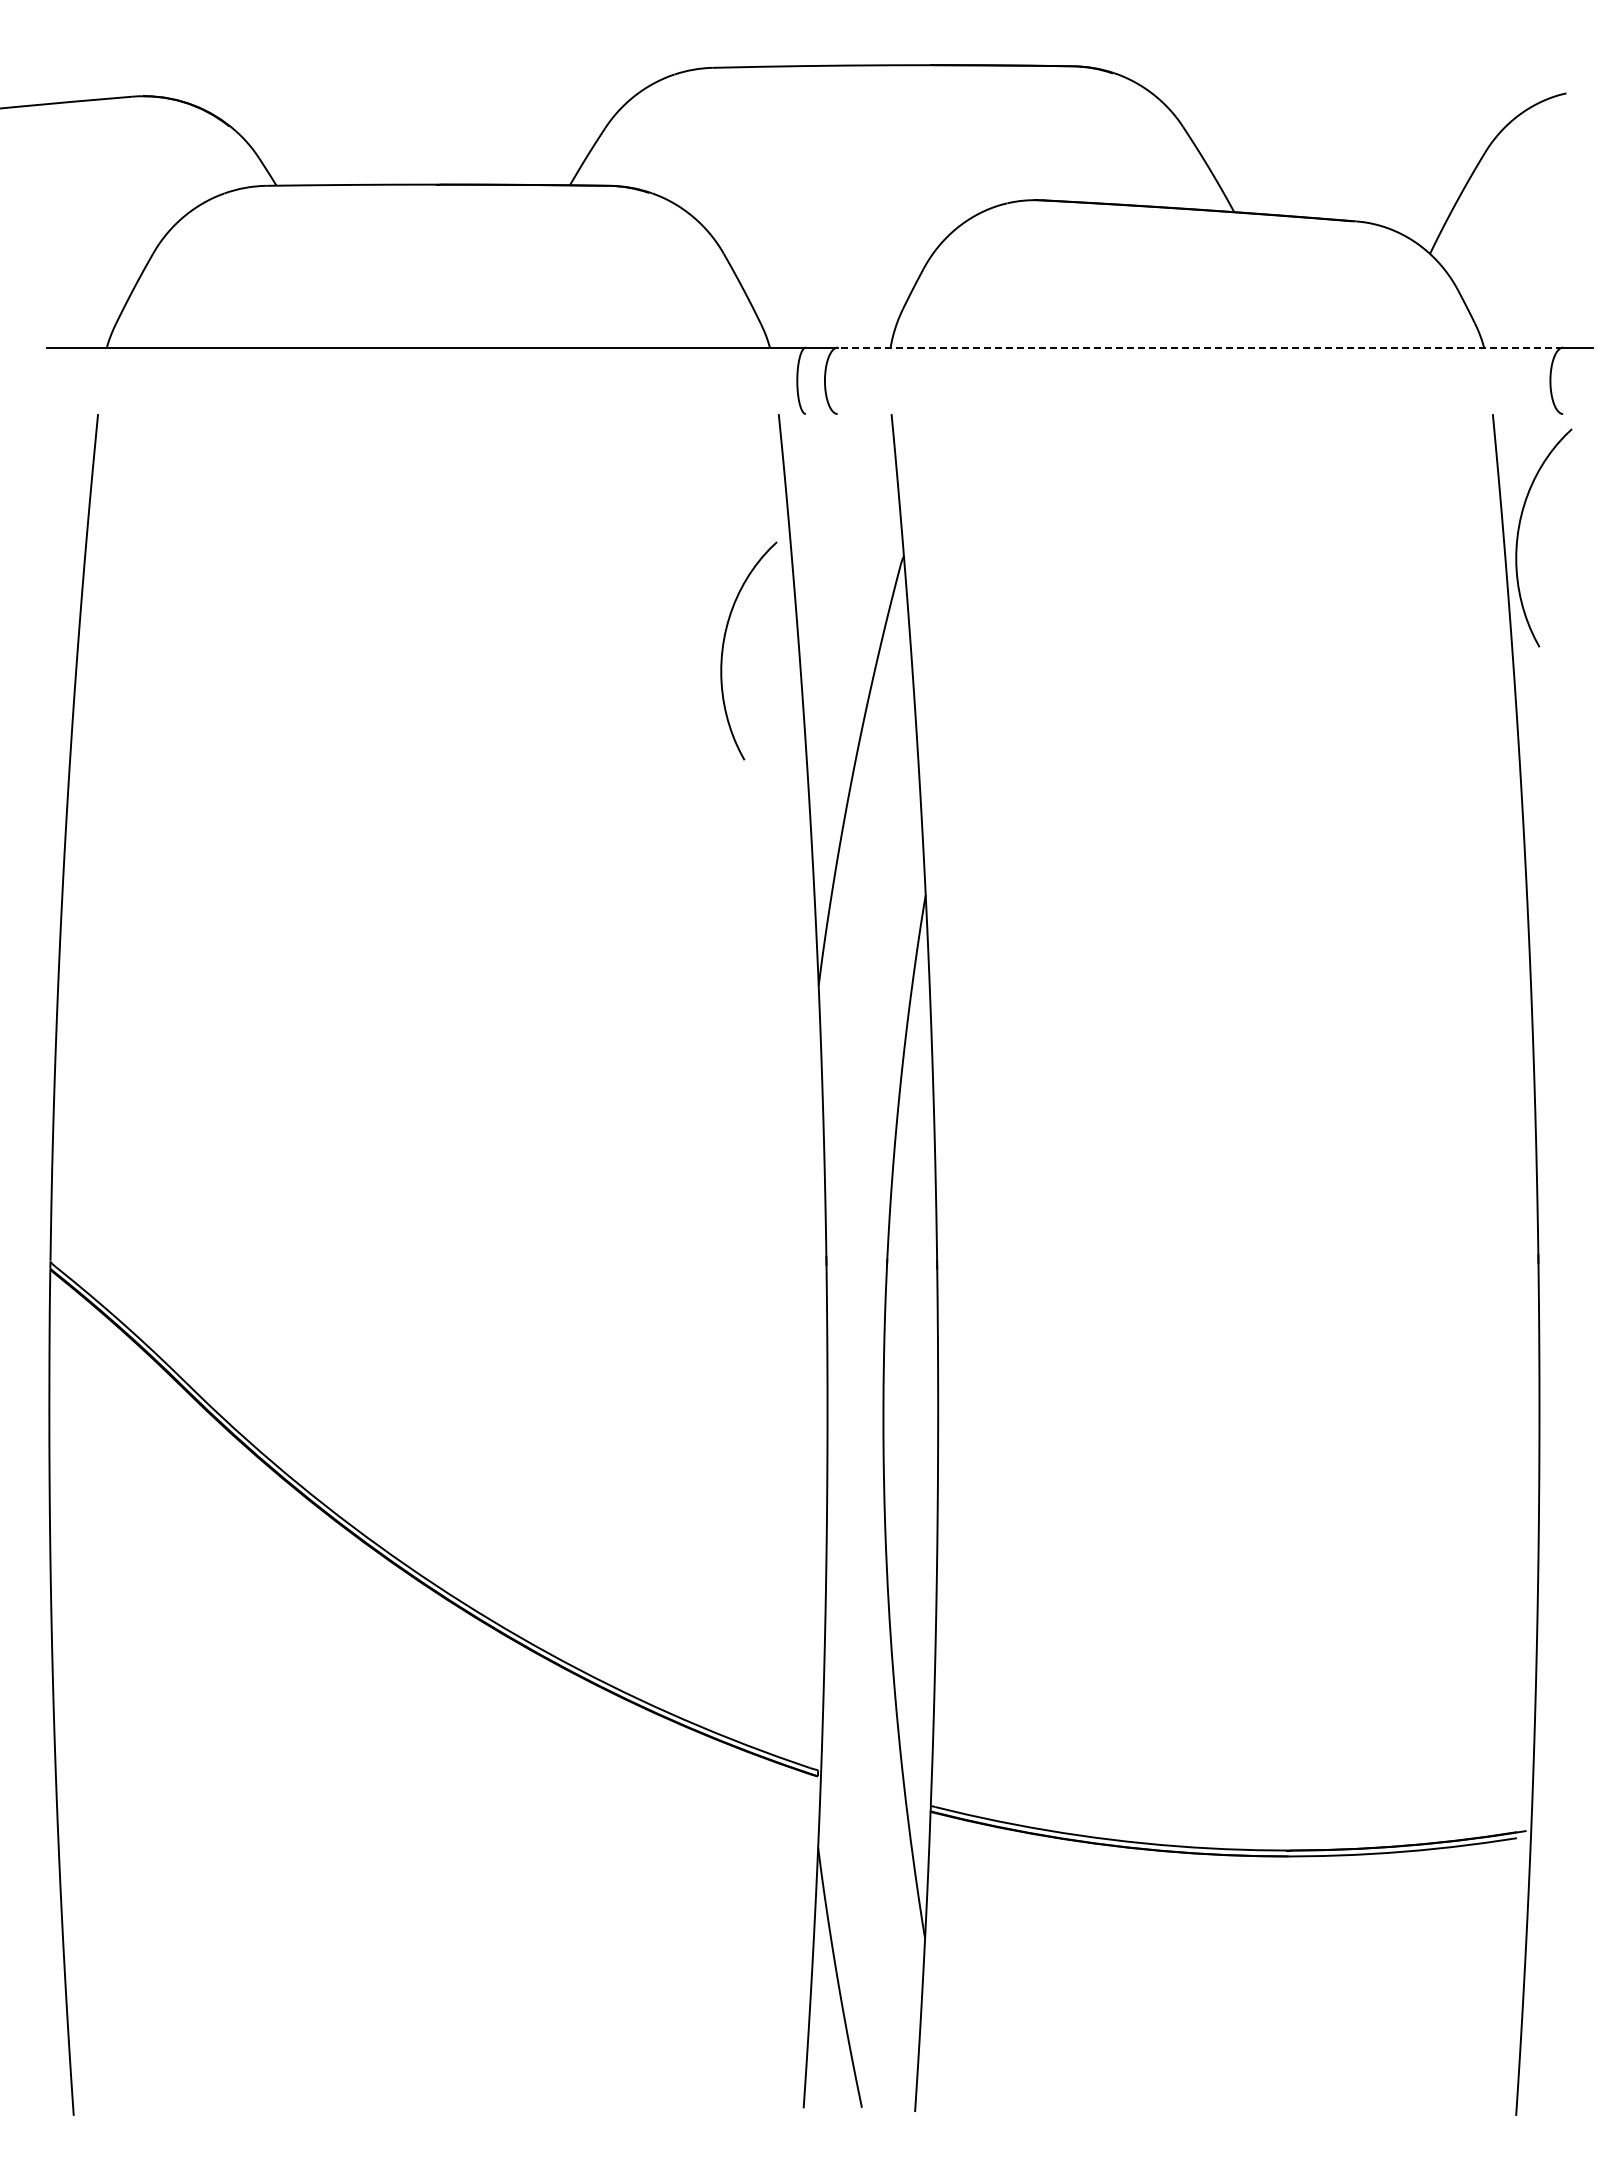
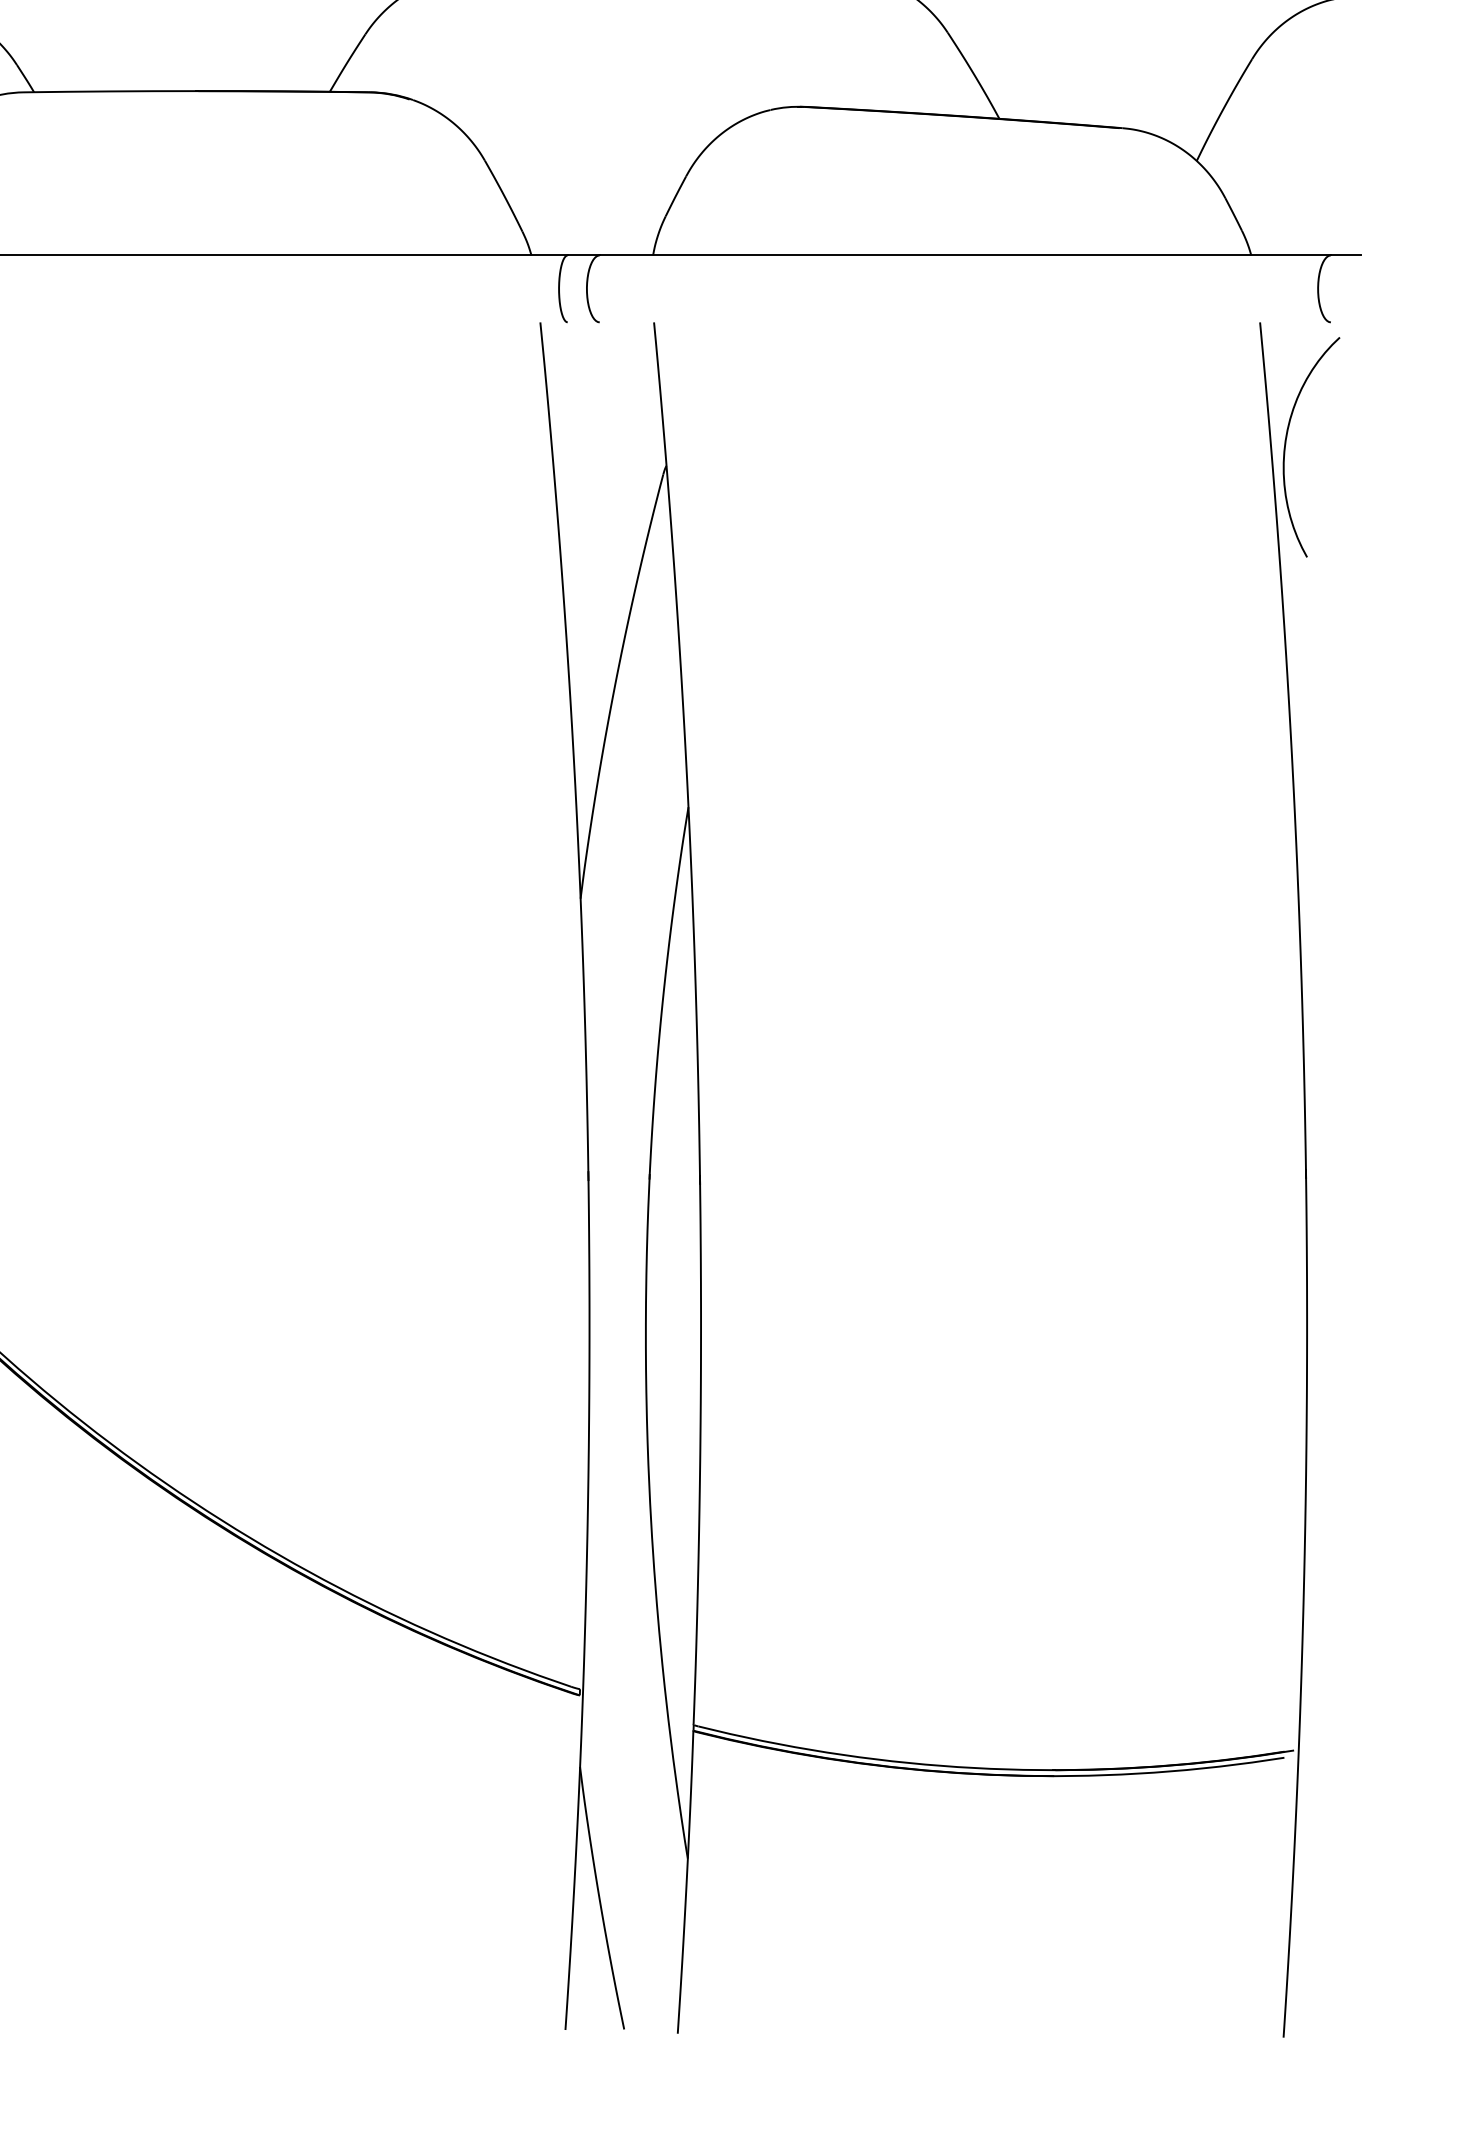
line: (1200, 347) -> (965, 255), dashed -> solid
curve: (724, 644) -> (485, 554), removed

